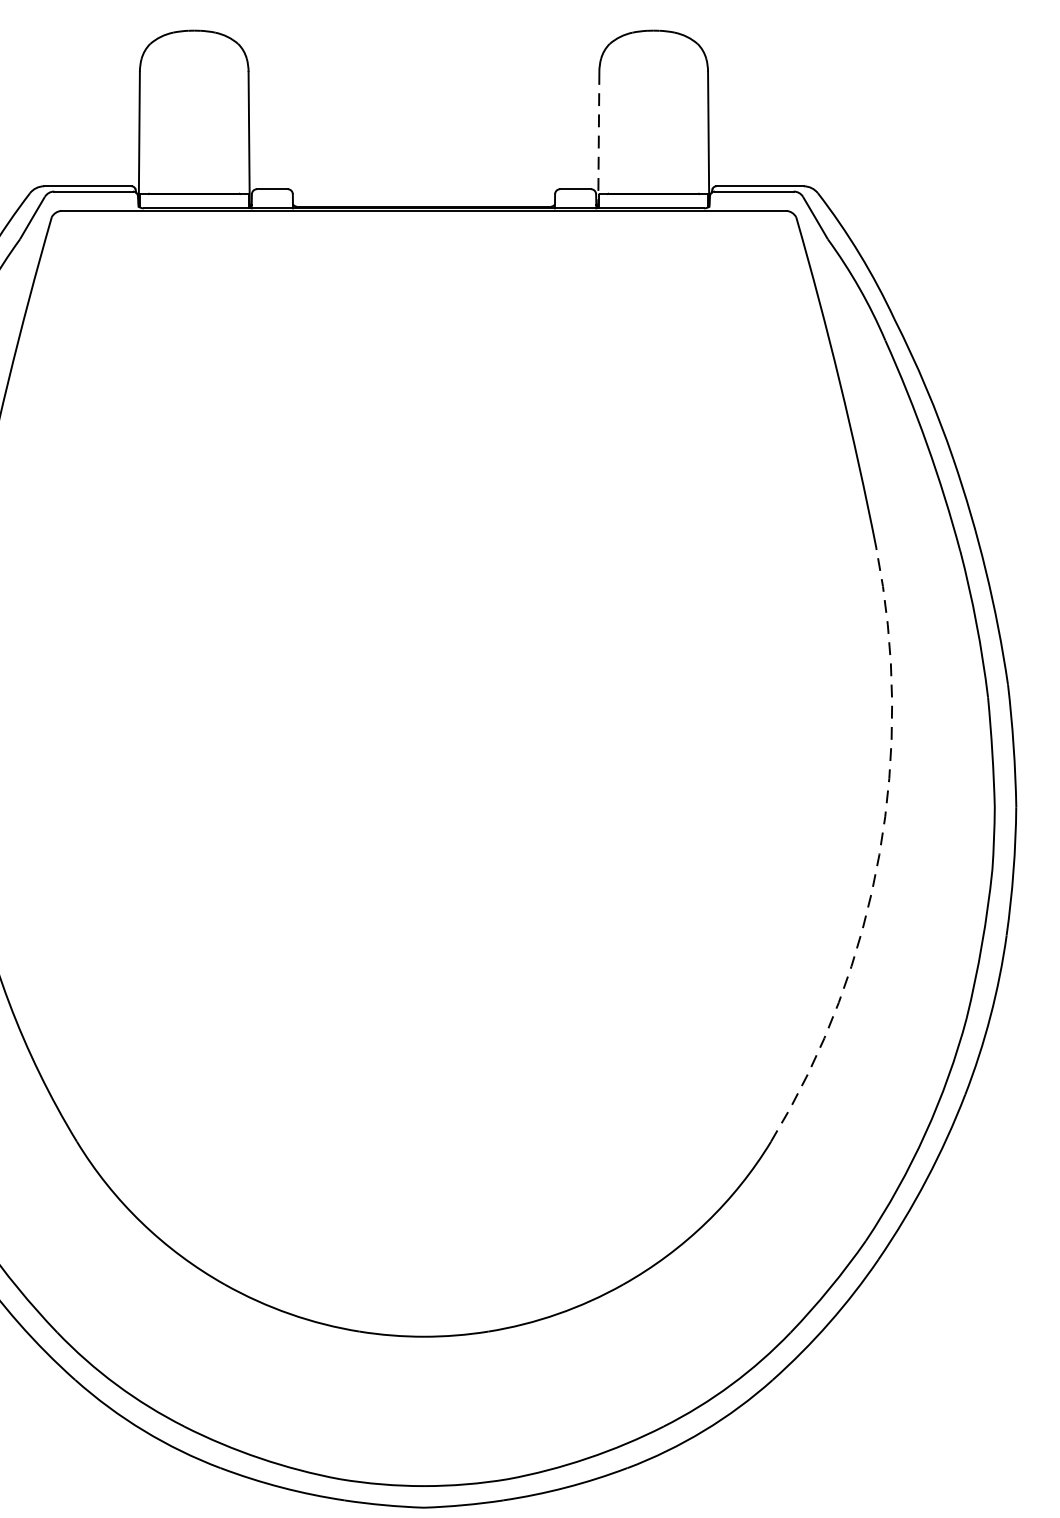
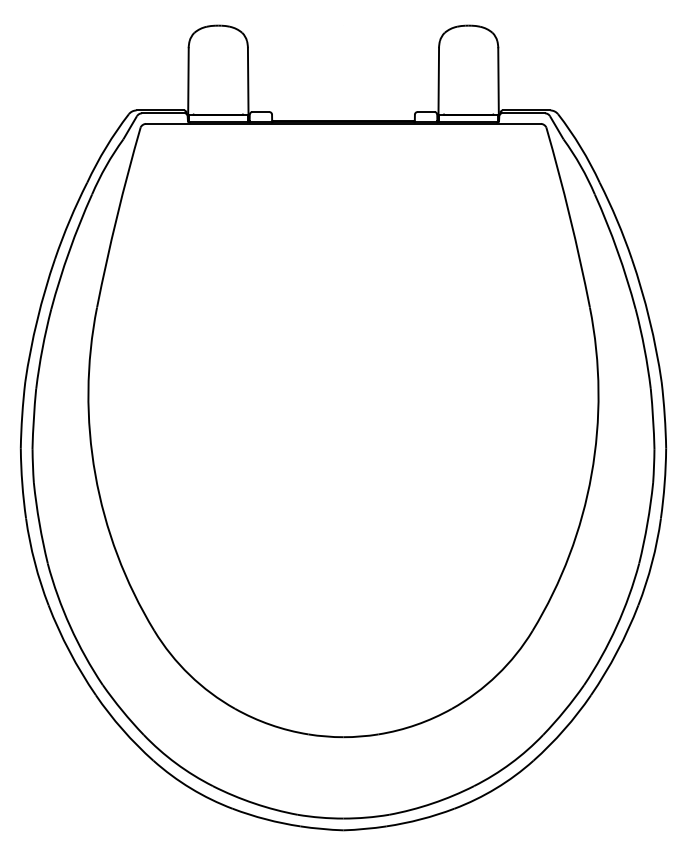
line: (598, 138) -> (438, 84), dashed -> solid
arc: (879, 854) -> (591, 474), dashed -> solid

